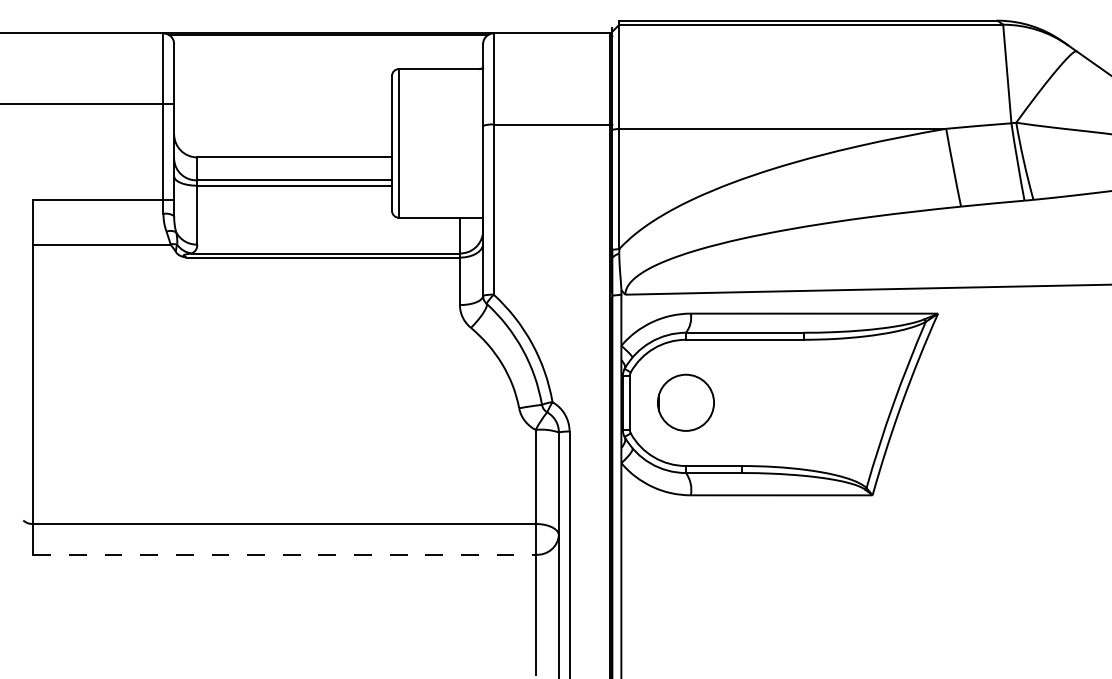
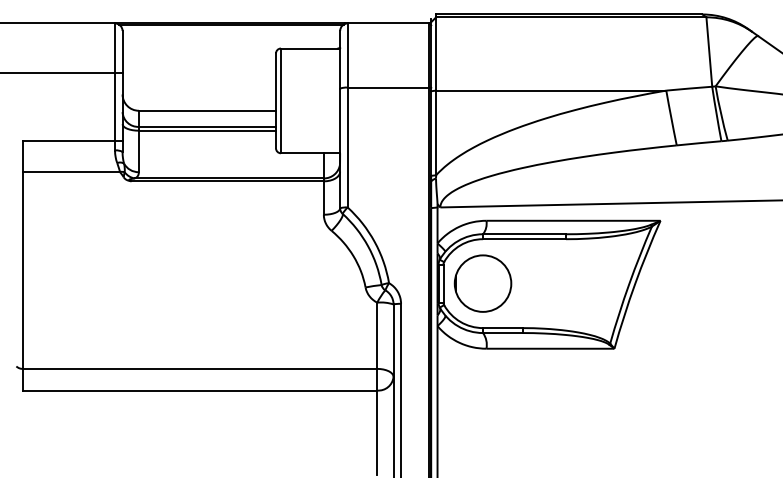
part: (685, 402) -> (482, 283), size x1.43
line: (284, 554) -> (200, 390), dashed -> solid

